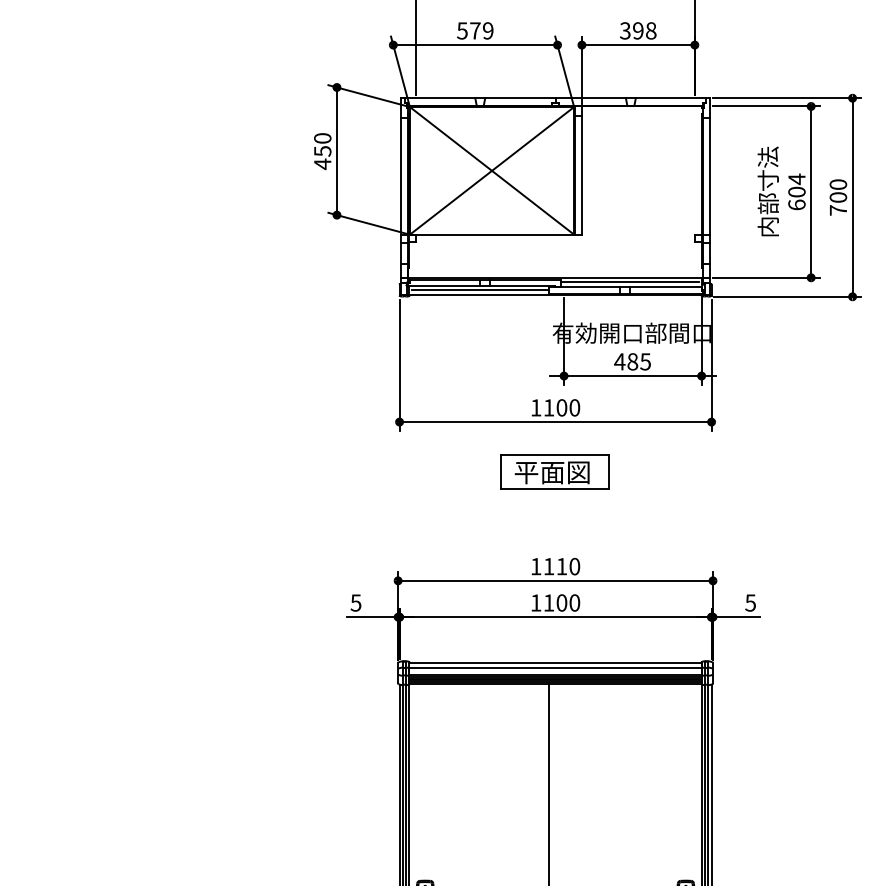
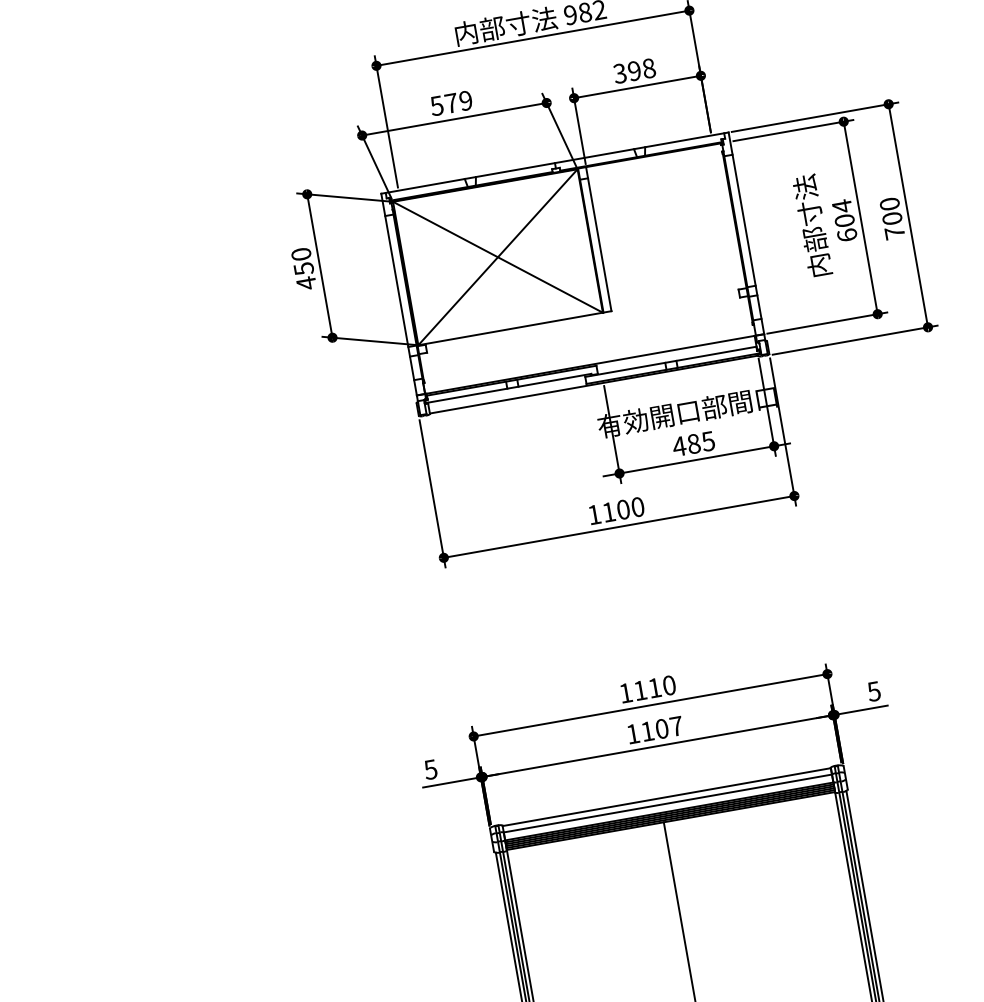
line: (629, 282) -> (674, 355), removed
line: (480, 290) -> (508, 393), removed
part: (554, 471) -> (627, 582), removed
text: (574, 602) -> (676, 725), 1100 -> 1107

